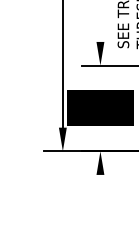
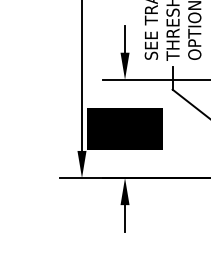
line: (100, 29) -> (125, 38), added
line: (100, 186) -> (125, 218), added

